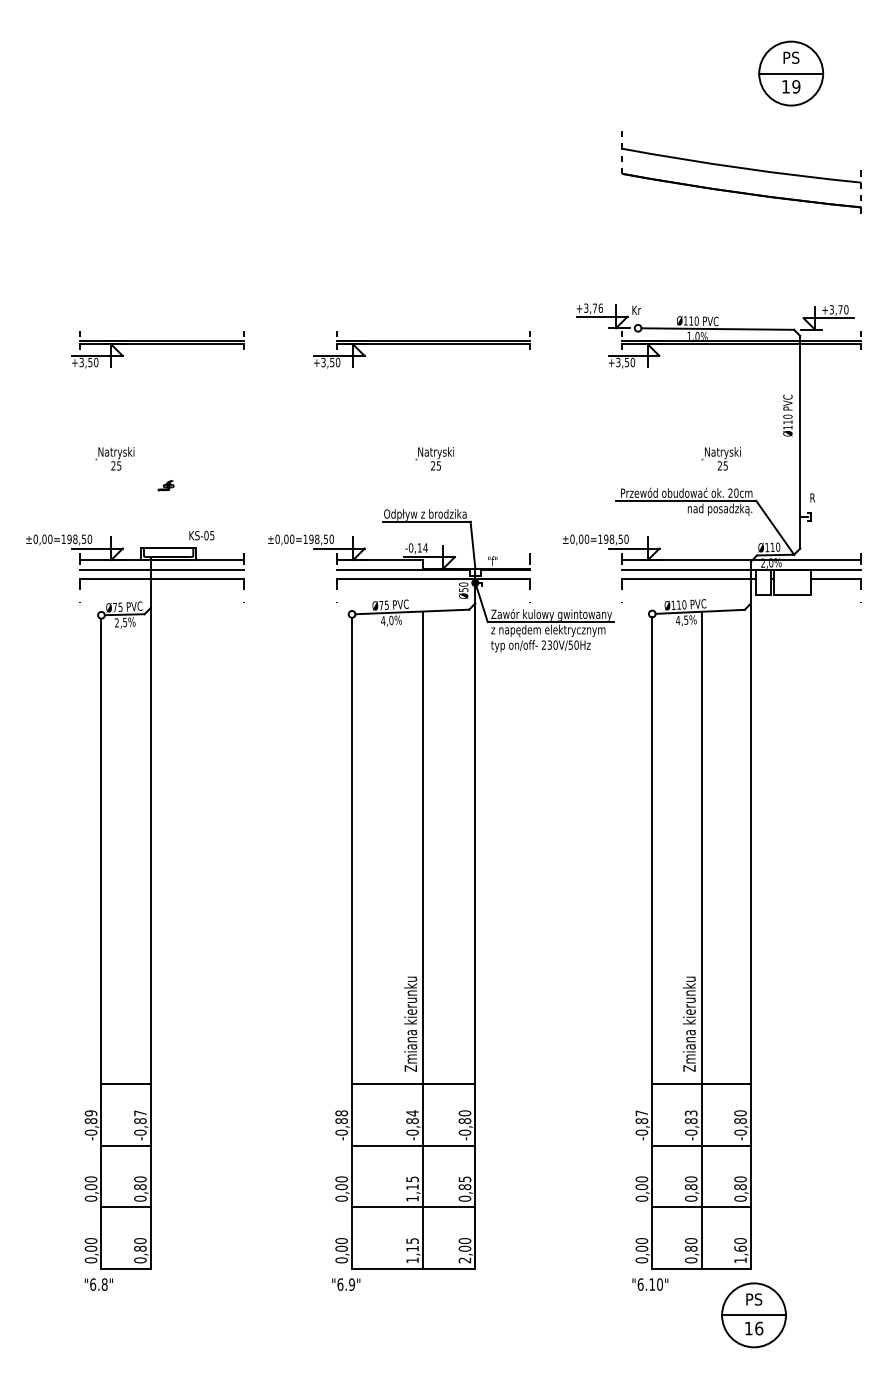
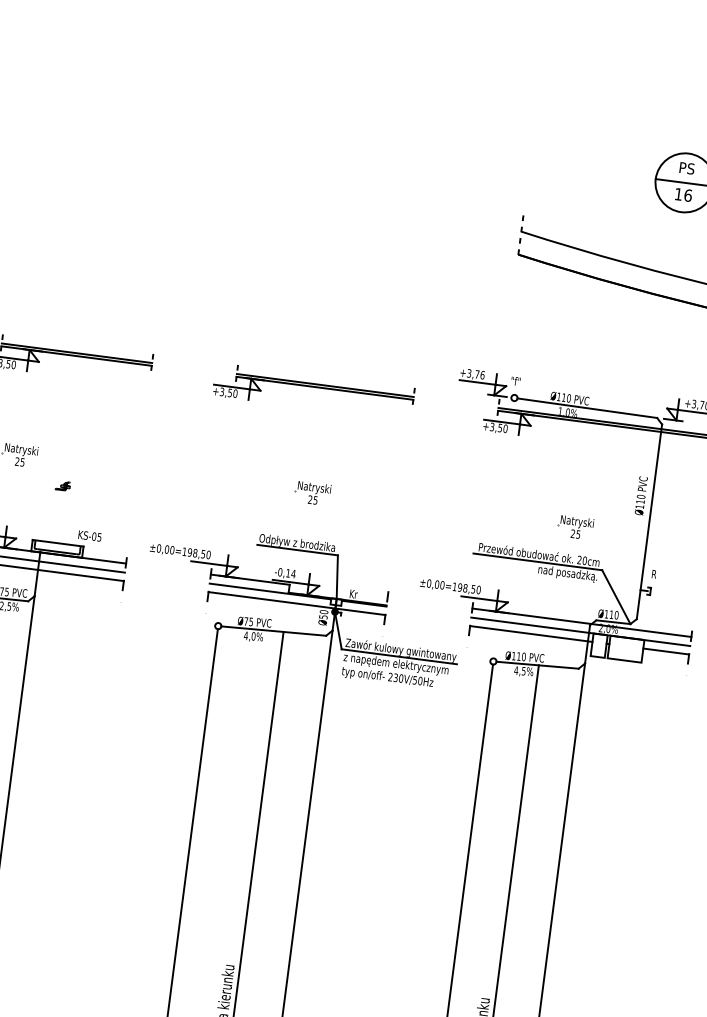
text: (796, 86) -> (688, 195), 19 -> 16
text: (637, 309) -> (516, 380), Kr -> "f"
text: (492, 560) -> (353, 593), "f" -> Kr

